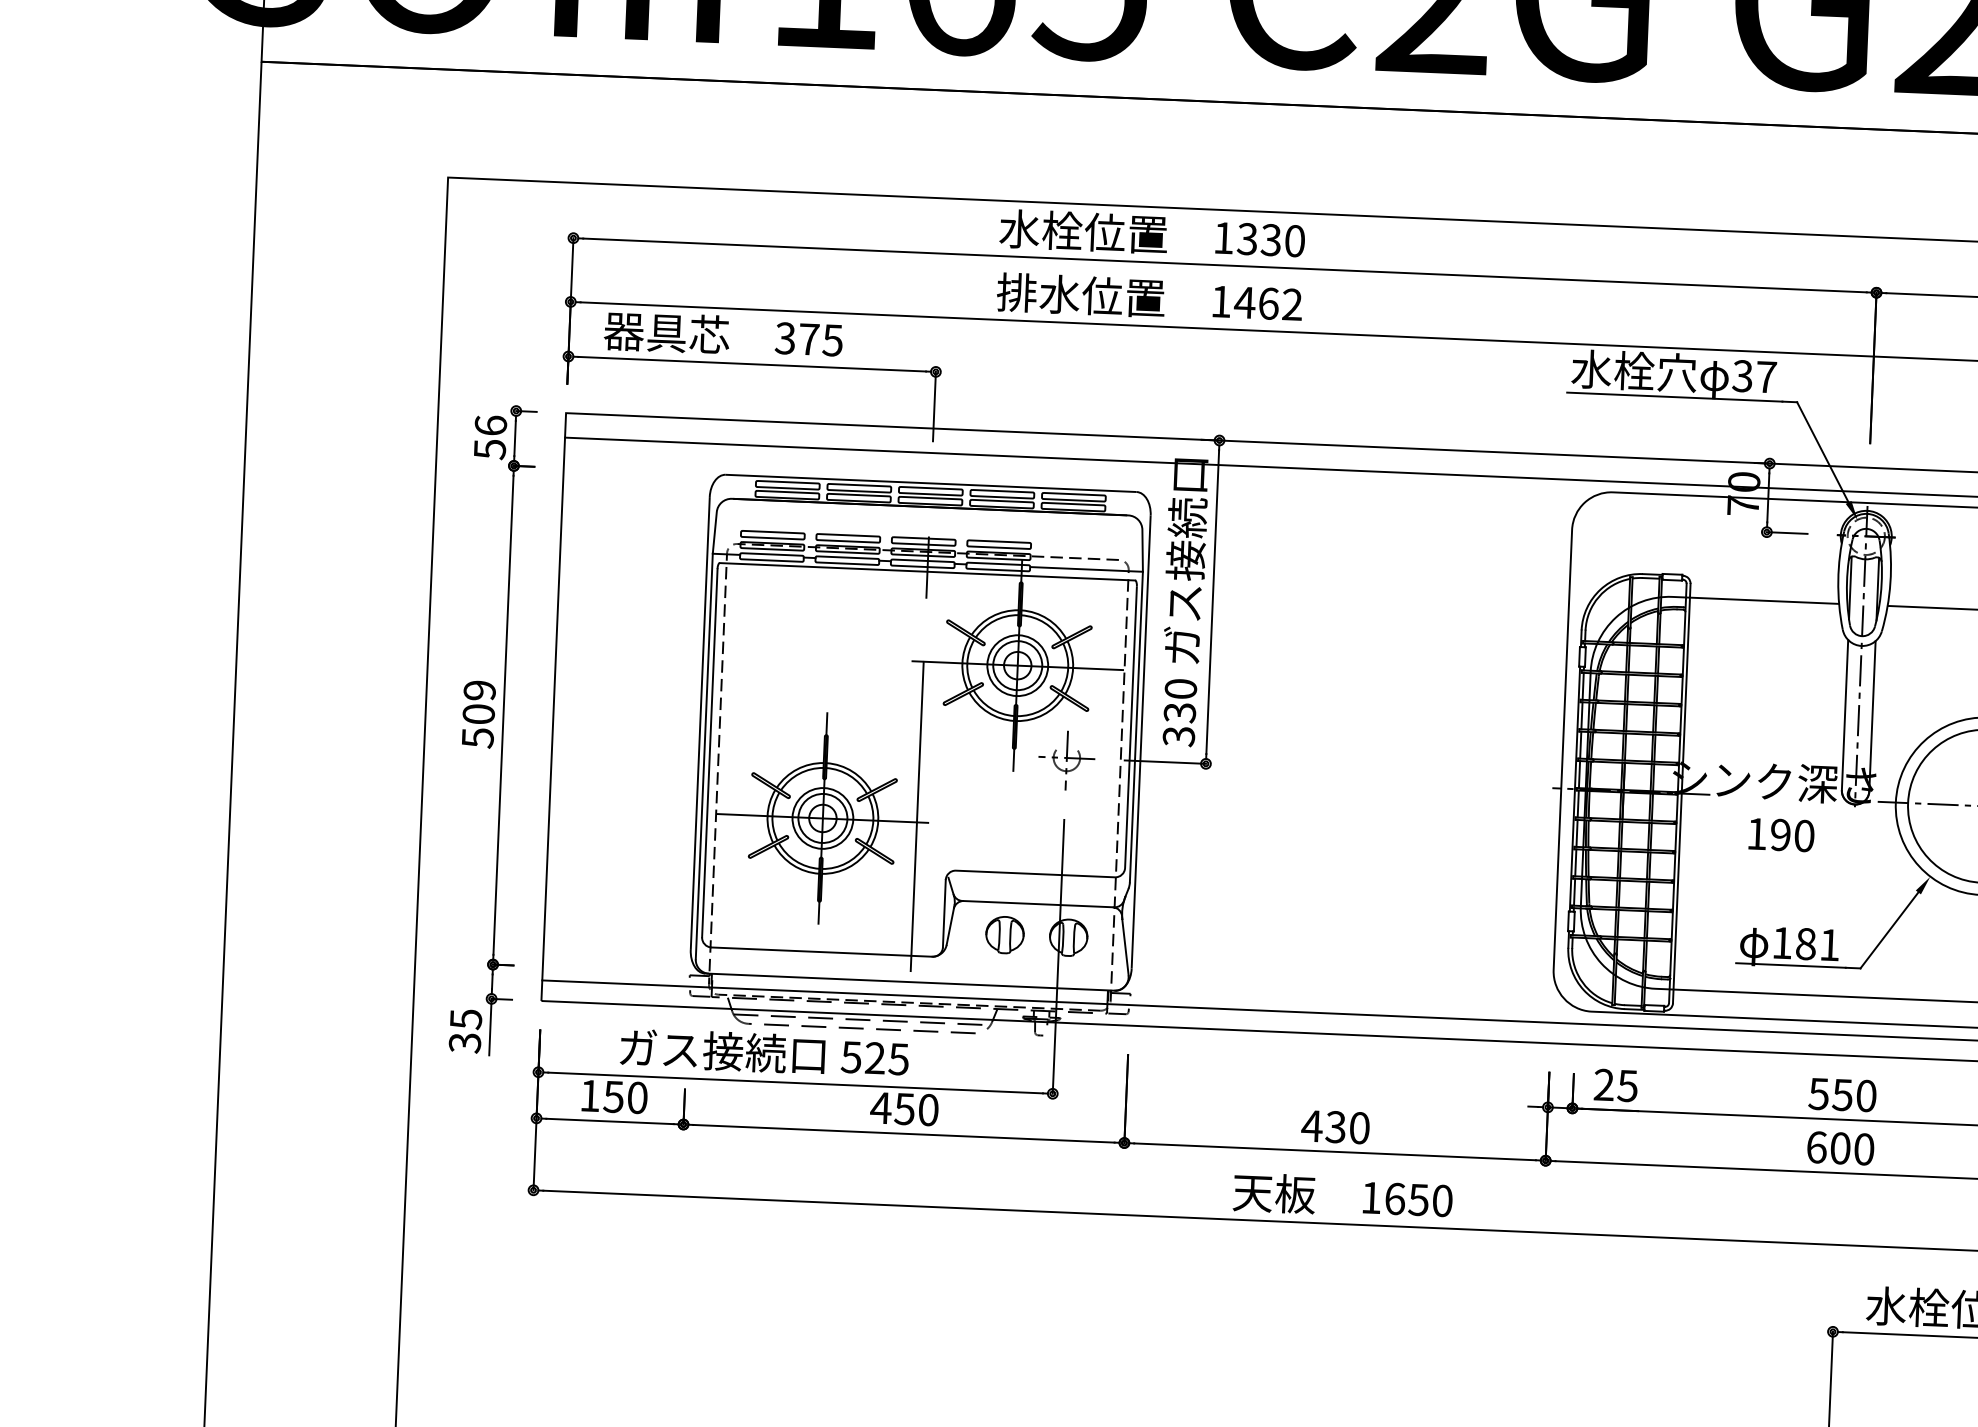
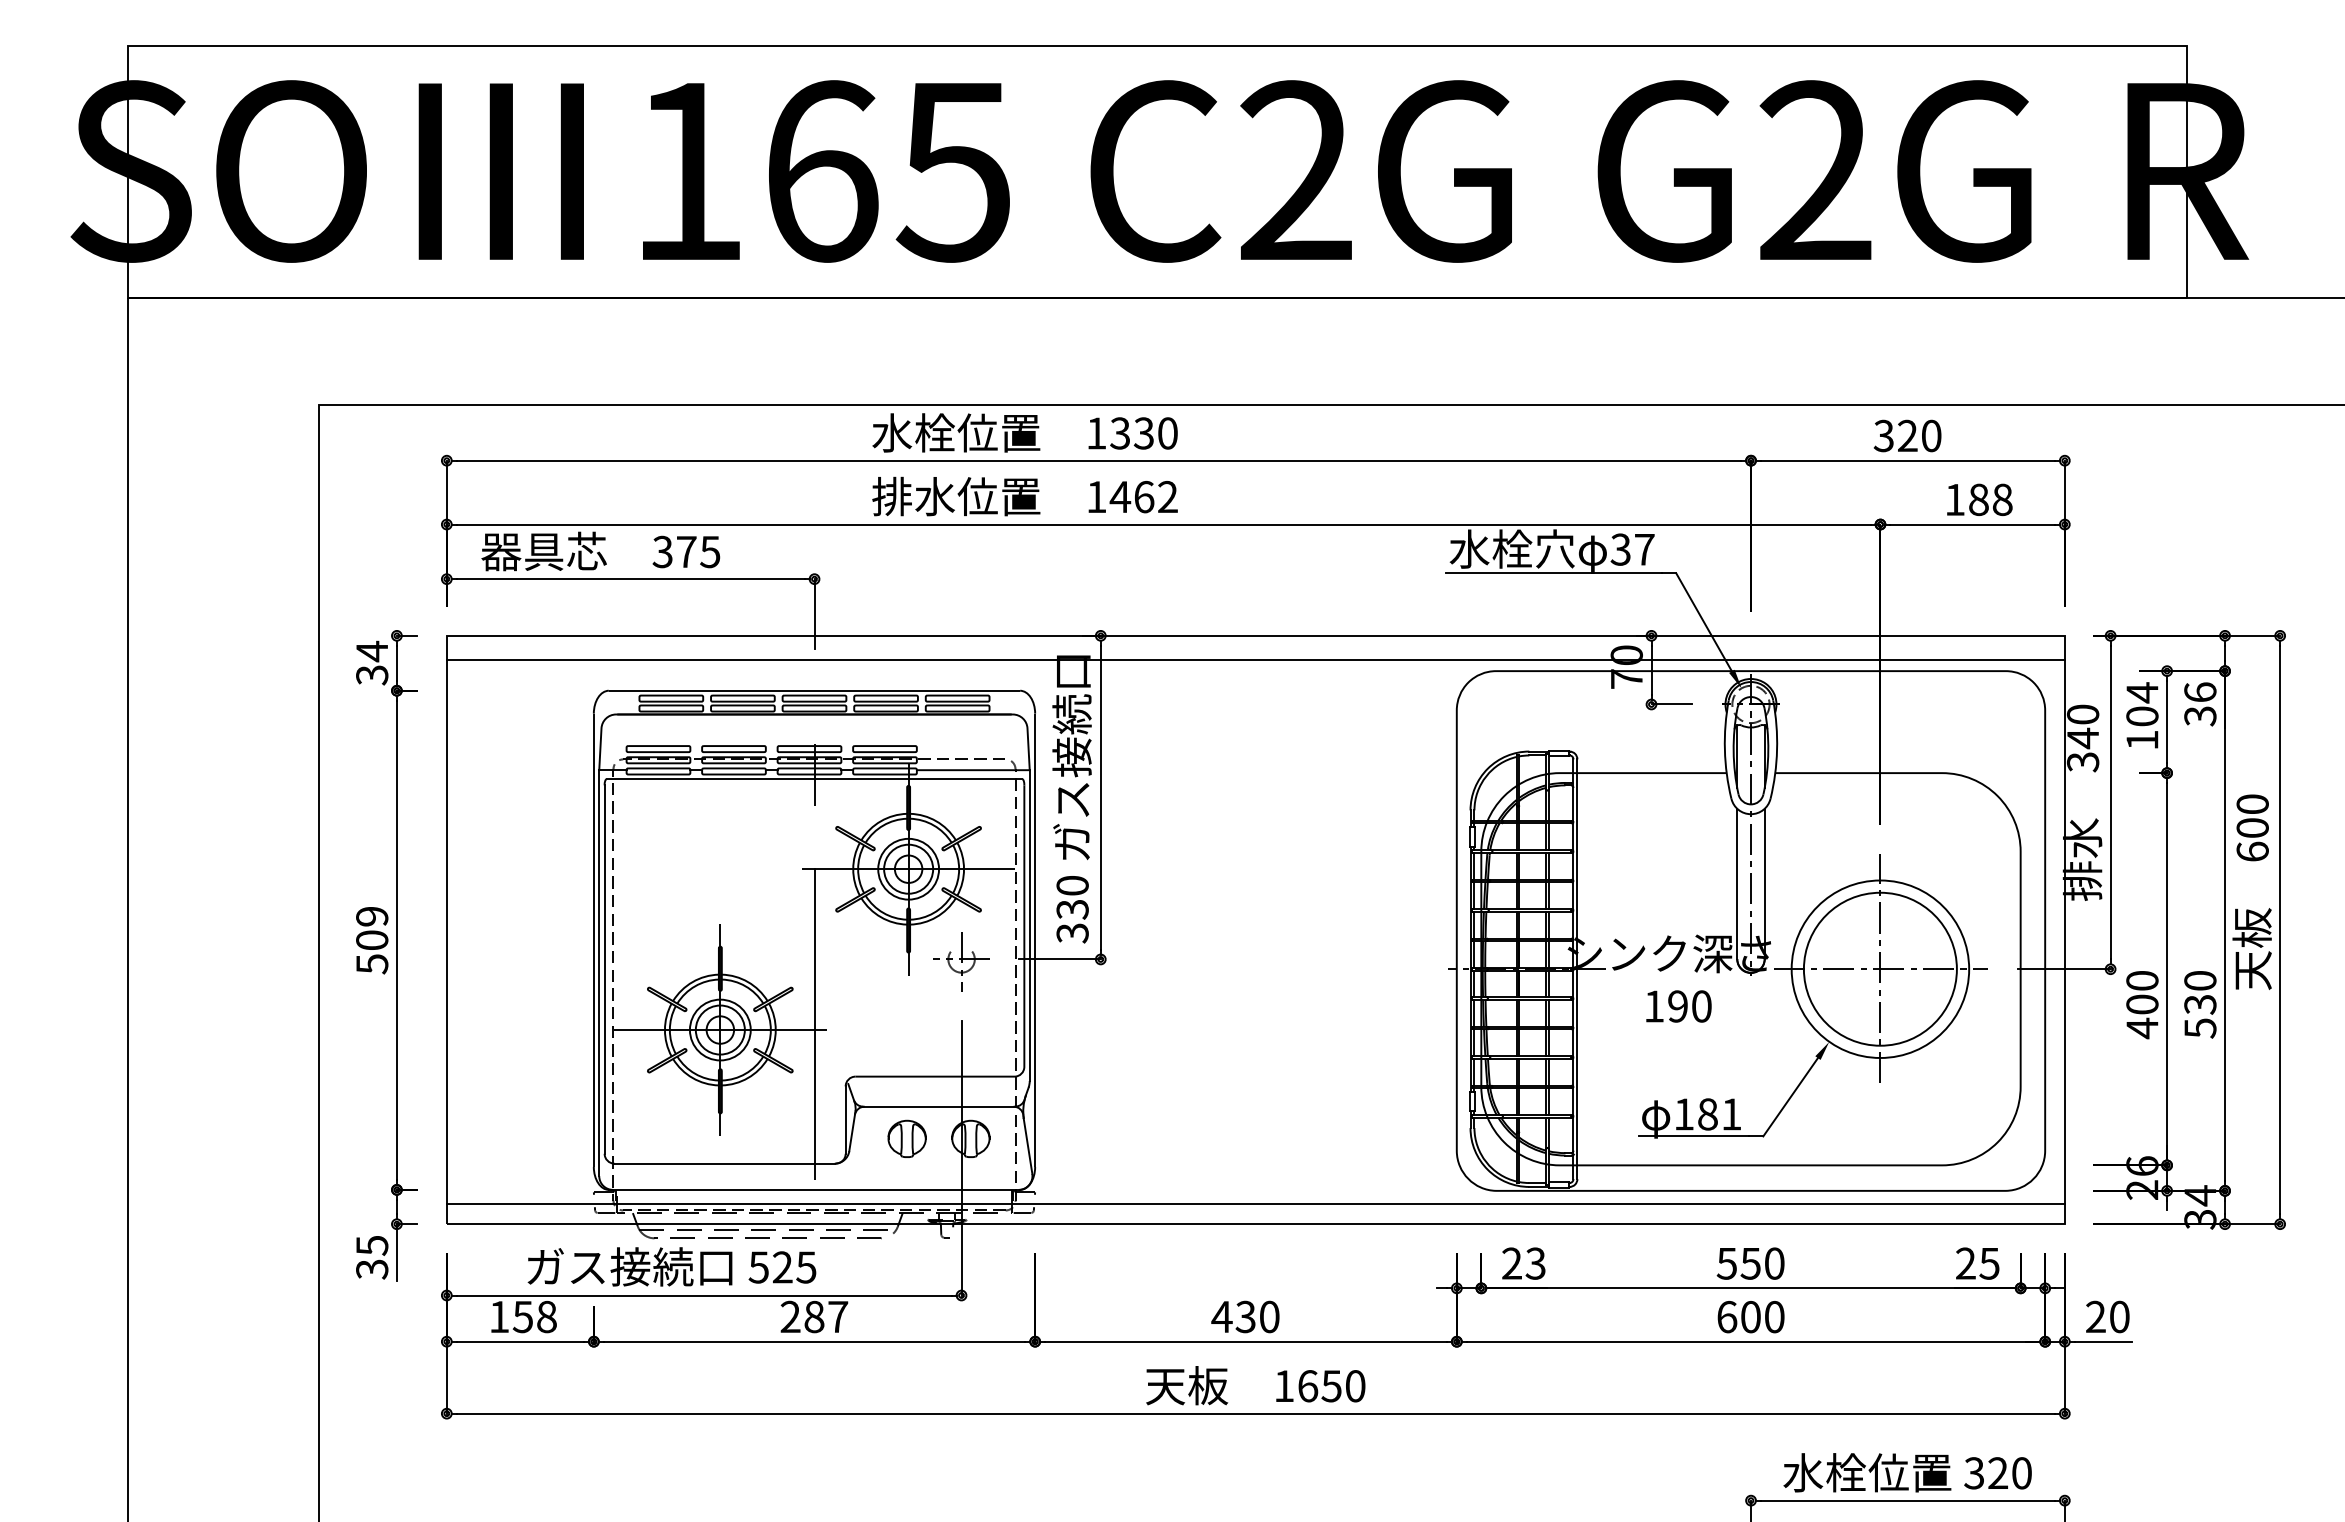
text: (490, 436) -> (372, 662), 56 -> 34
text: (1627, 1084) -> (1535, 1262), 25 -> 23
text: (637, 1097) -> (546, 1316), 150 -> 158
text: (903, 1108) -> (813, 1316), 450 -> 287

